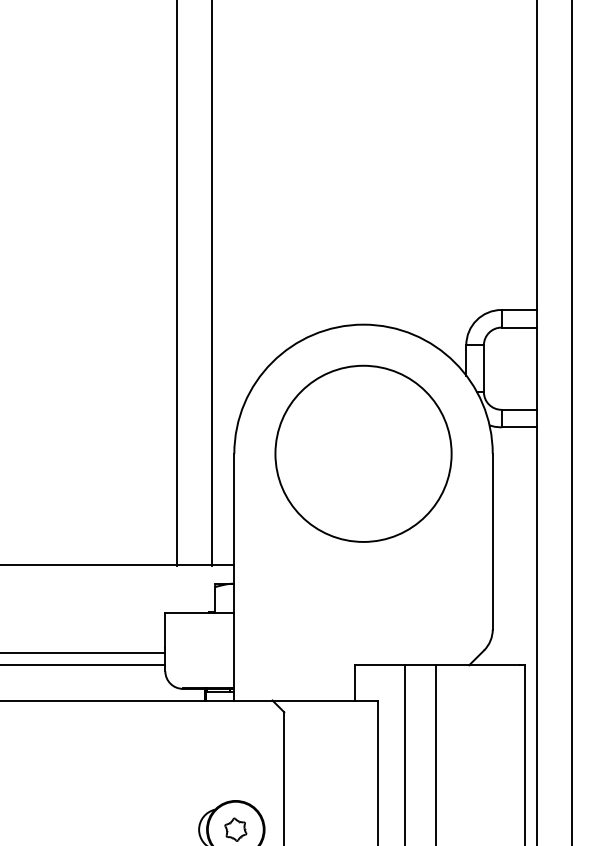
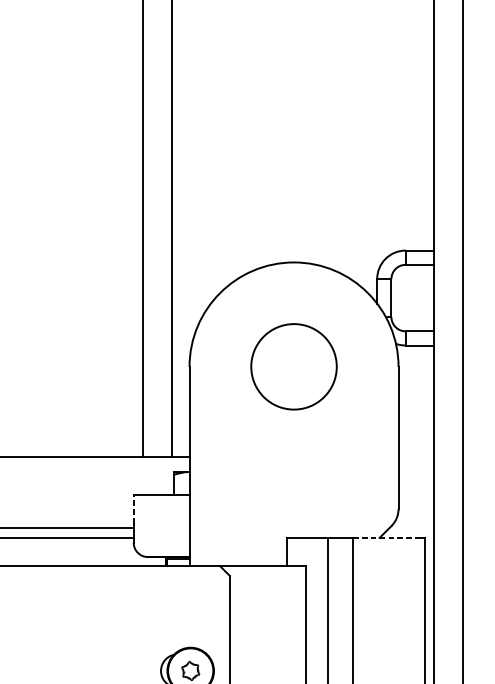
circle: (363, 453) -> (294, 366), size x0.6
line: (165, 630) -> (133, 509), solid -> dashed
line: (477, 665) -> (386, 538), solid -> dashed

